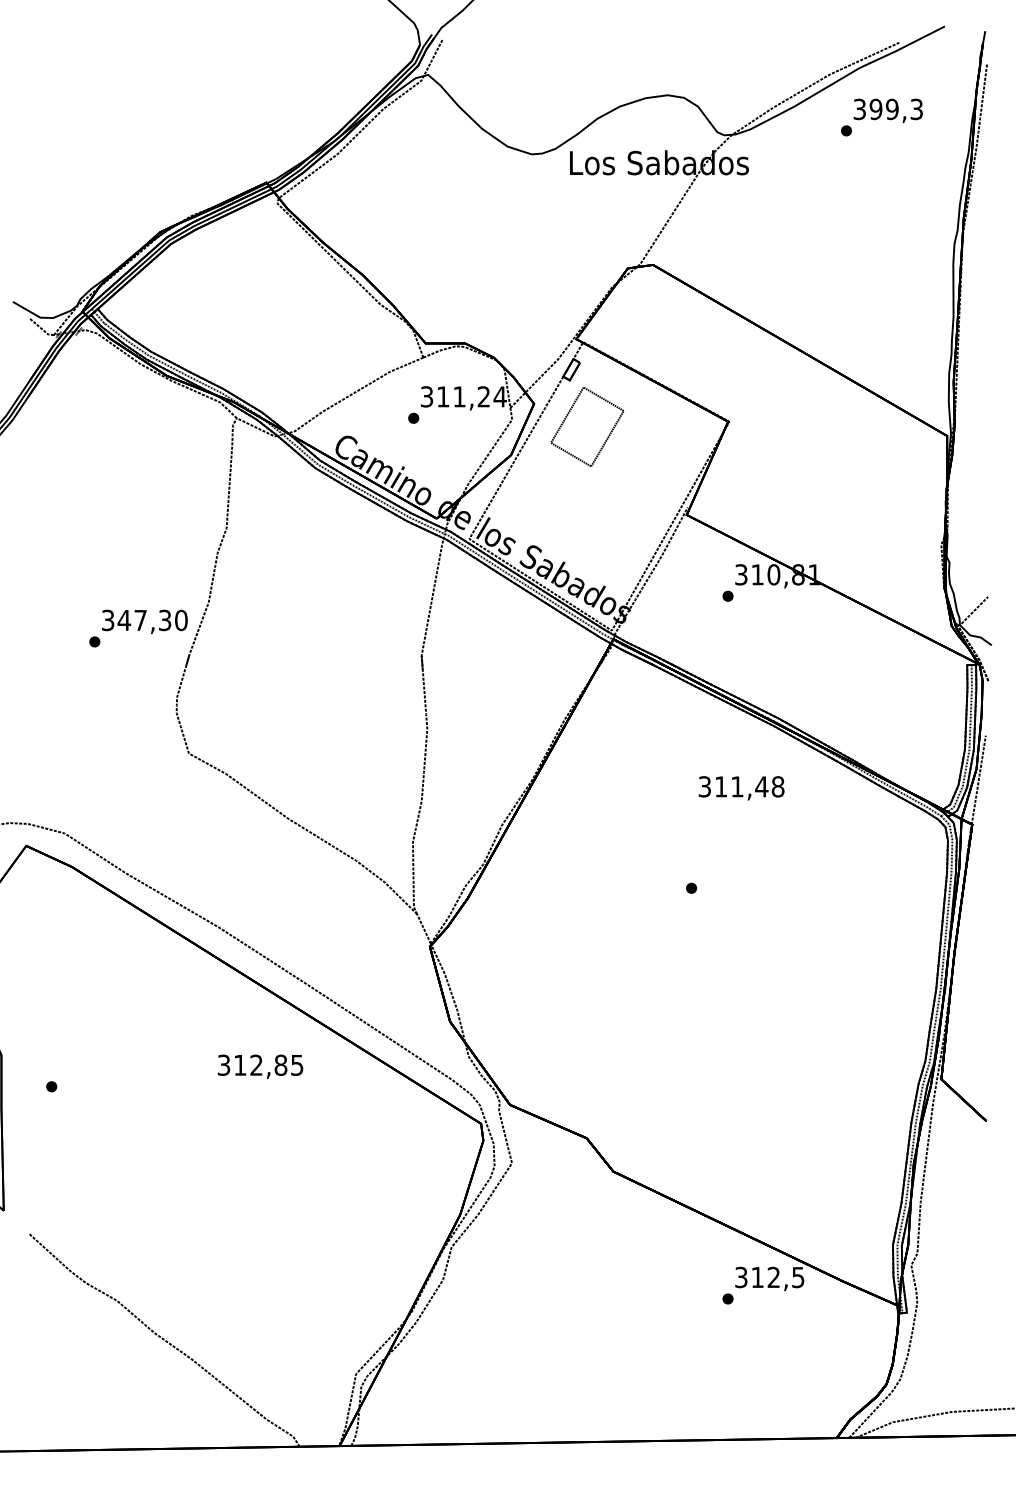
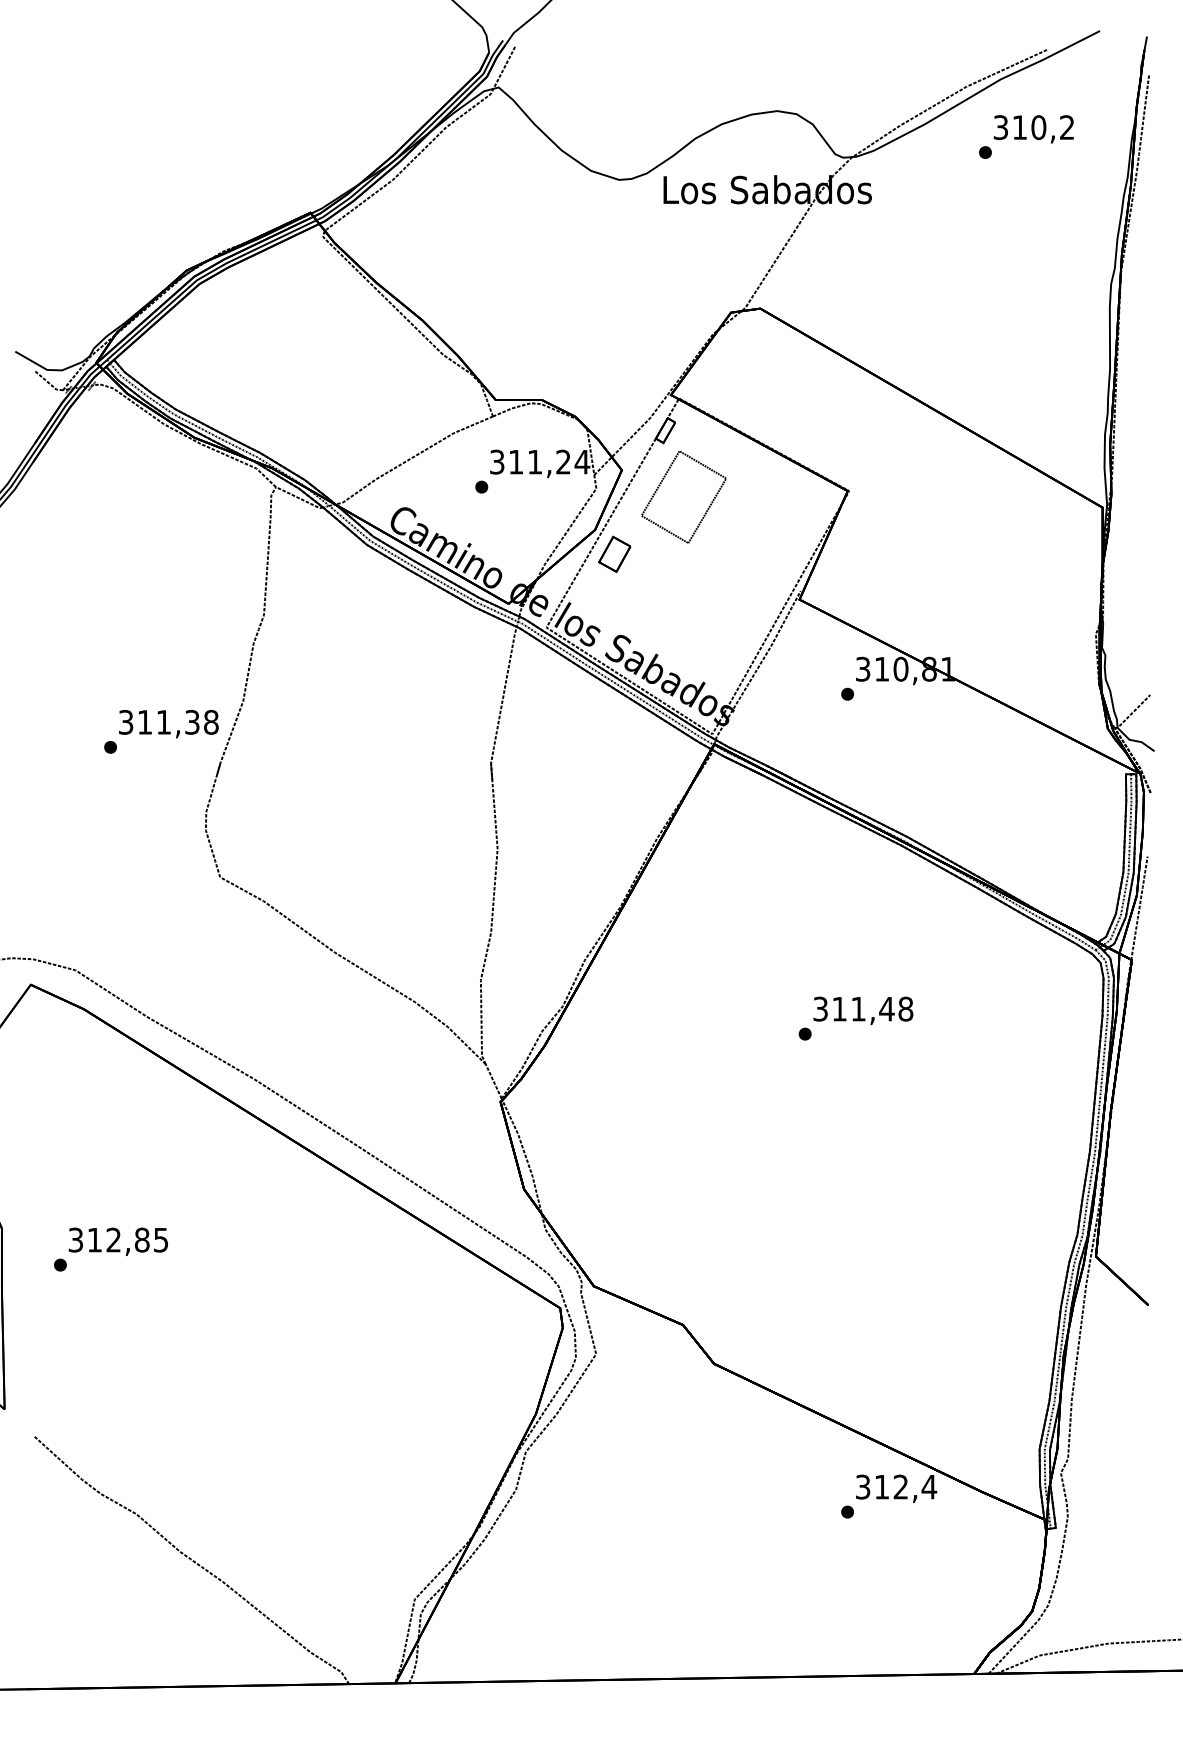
text: (895, 109) -> (1042, 127), 399,3 -> 310,2
part: (527, 476) -> (614, 554), added
text: (152, 620) -> (177, 722), 347,30 -> 311,38
text: (741, 788) -> (863, 1011), moved
text: (260, 1066) -> (118, 1241), moved
text: (797, 1277) -> (928, 1487), 312,5 -> 312,4

